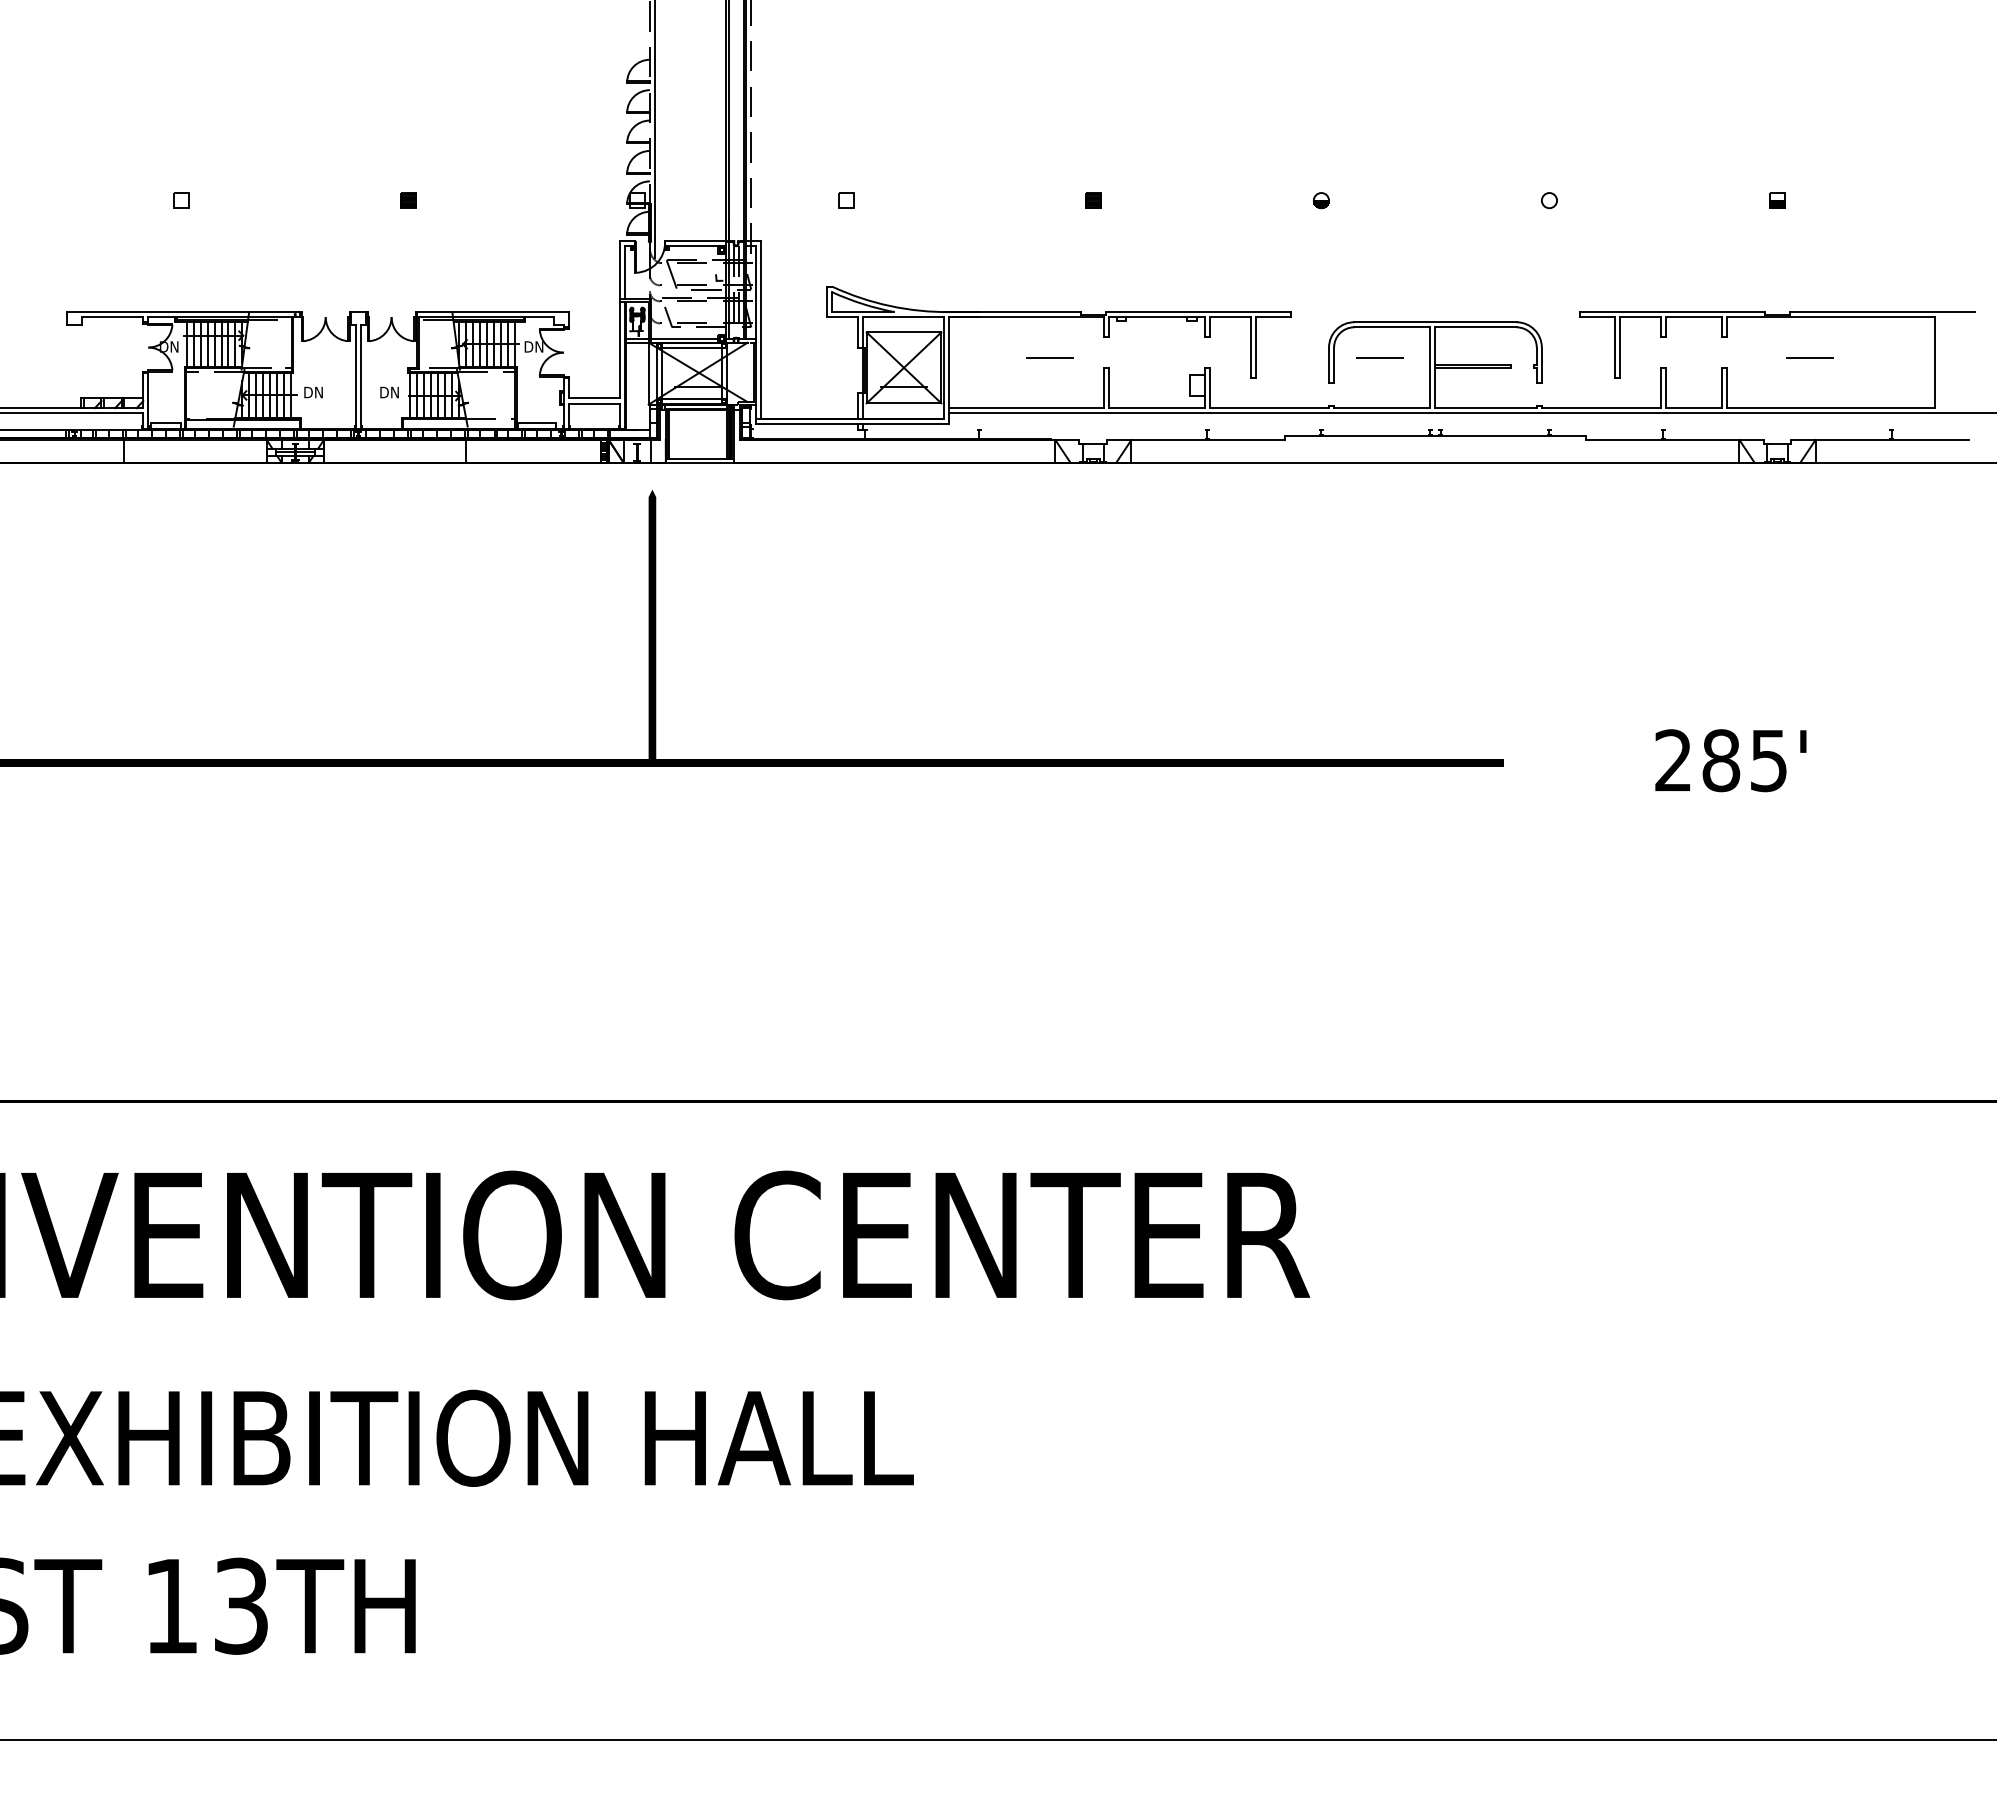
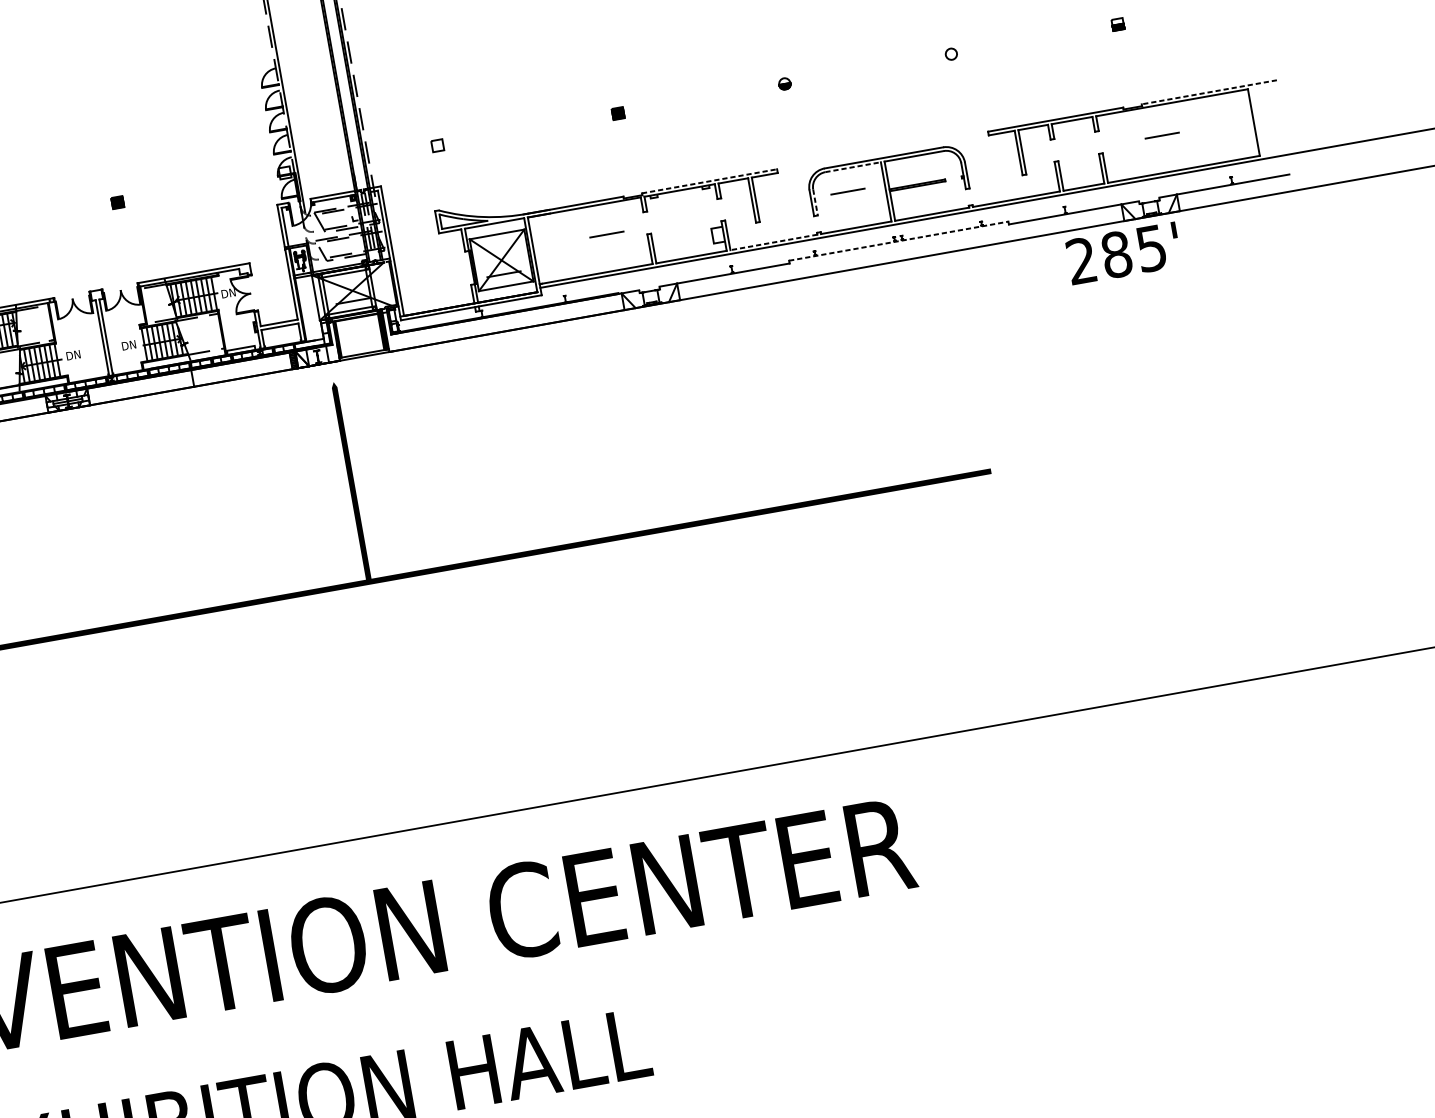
line: (1199, 312) -> (710, 181), solid -> dashed
line: (1882, 312) -> (1209, 92), solid -> dashed
line: (1392, 327) -> (853, 167), solid -> dashed
line: (1334, 365) -> (815, 202), solid -> dashed
line: (1269, 408) -> (773, 242), solid -> dashed
line: (1435, 436) -> (898, 241), solid -> dashed
text: (1730, 760) -> (1123, 253), moved

